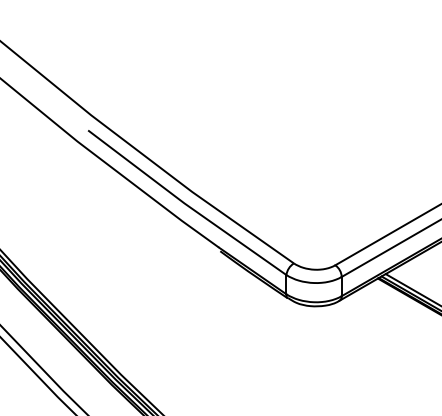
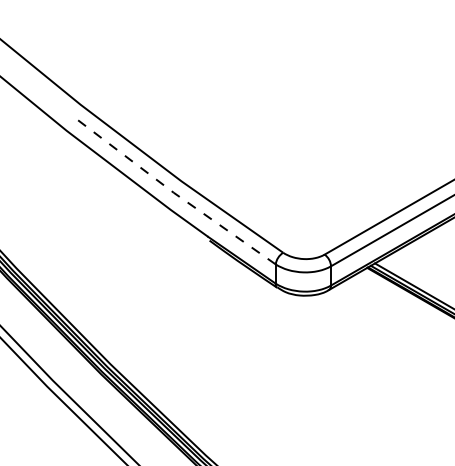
line: (185, 204) -> (174, 193), solid -> dashed

